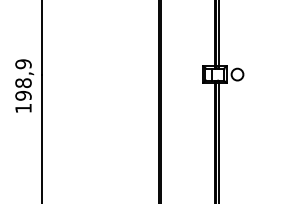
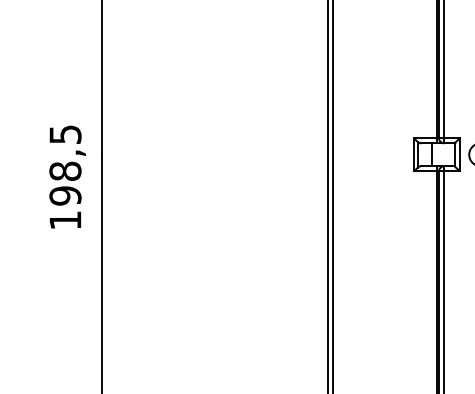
text: (23, 64) -> (65, 135), 198,9 -> 198,5

